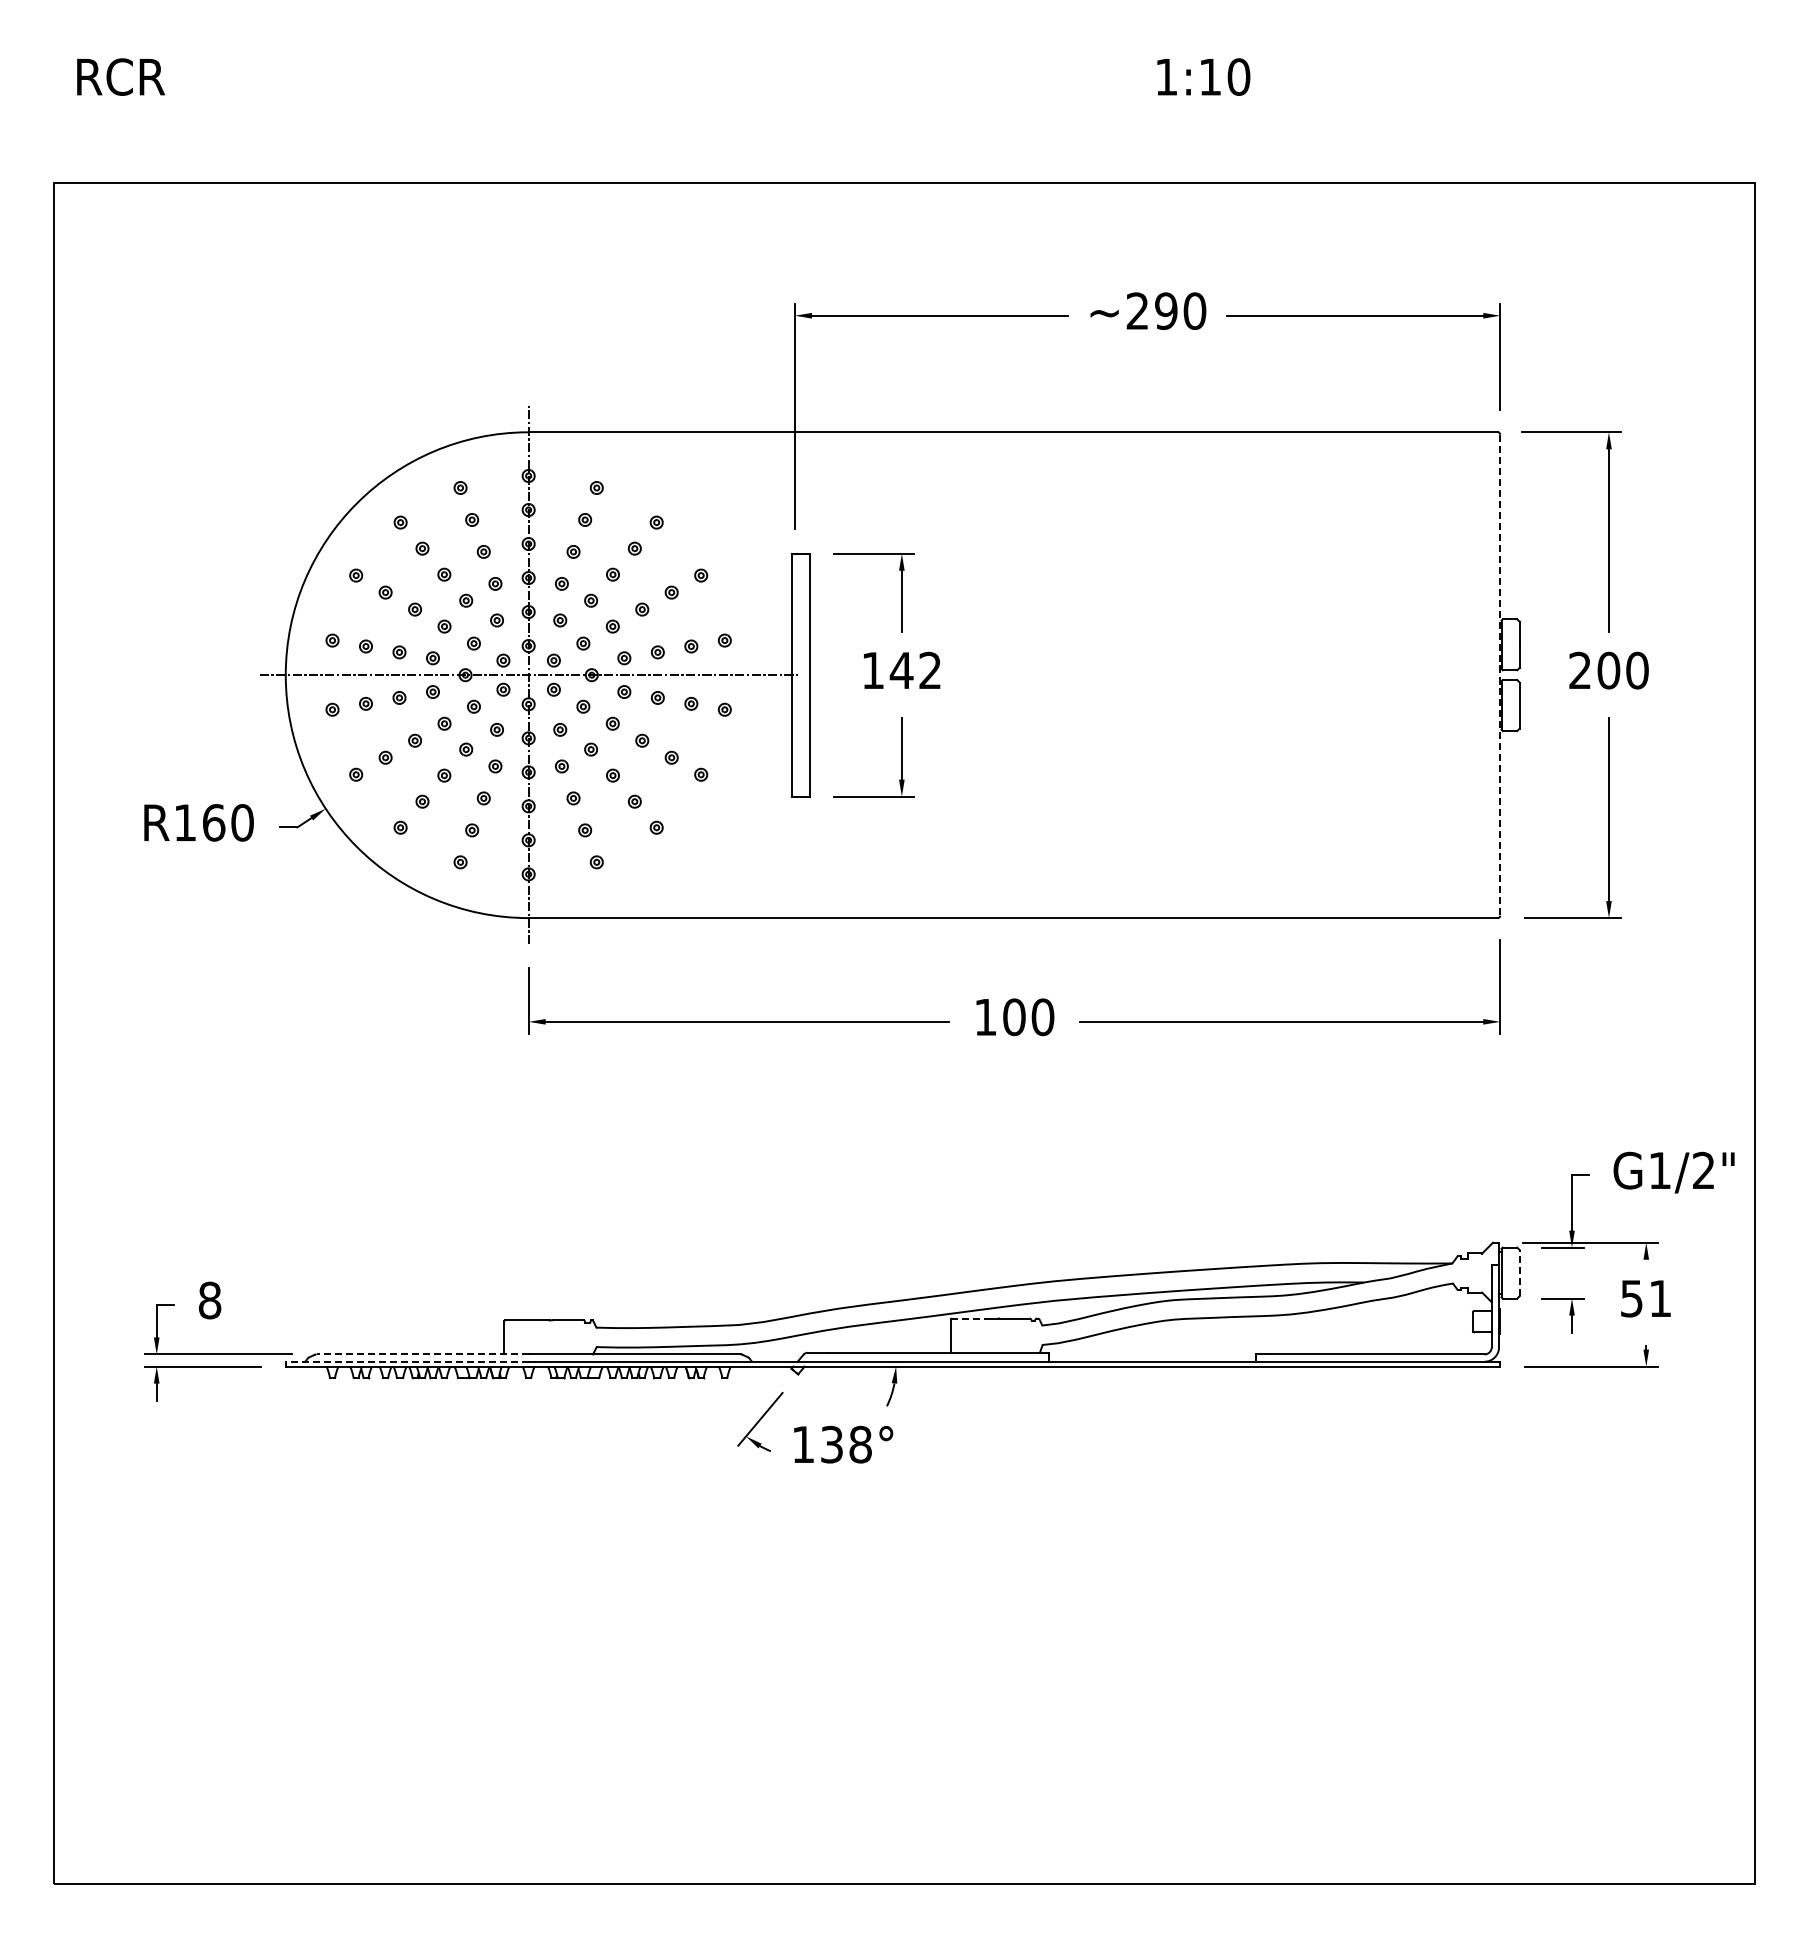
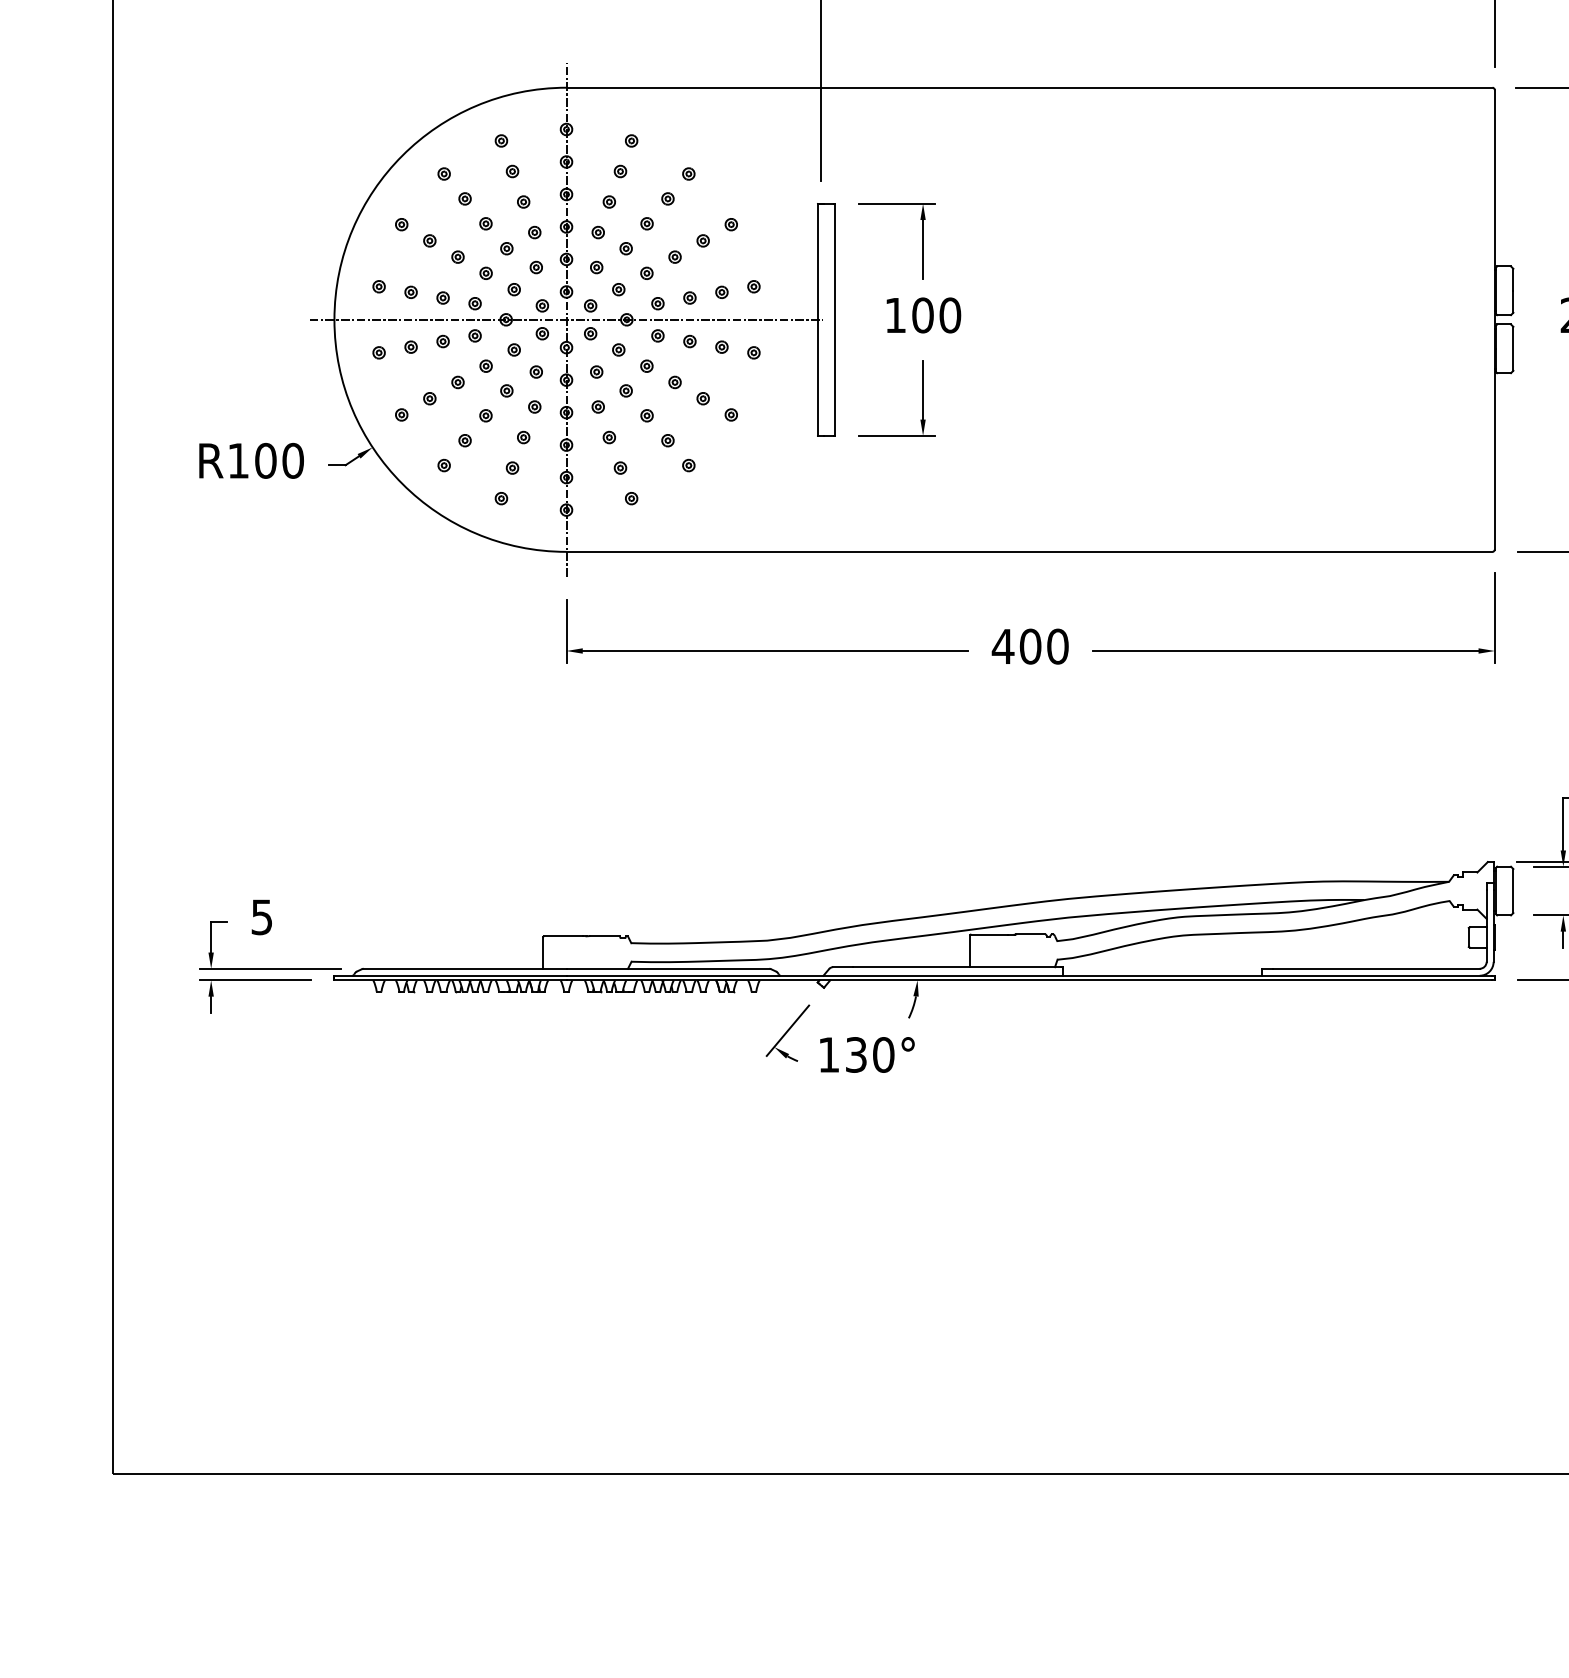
text: (915, 670) -> (936, 315), 142 -> 100
line: (1500, 675) -> (1495, 320), dashed -> solid
text: (213, 822) -> (265, 460), R160 -> R100
text: (985, 1017) -> (1002, 646), 100 -> 400
line: (1519, 1272) -> (1513, 890), dashed -> solid
text: (209, 1300) -> (261, 917), 8 -> 5
line: (971, 1318) -> (989, 934), dashed -> solid
line: (422, 1354) -> (465, 968), dashed -> solid
line: (406, 1361) -> (449, 975), dashed -> solid
text: (860, 1444) -> (883, 1054), 138° -> 130°

